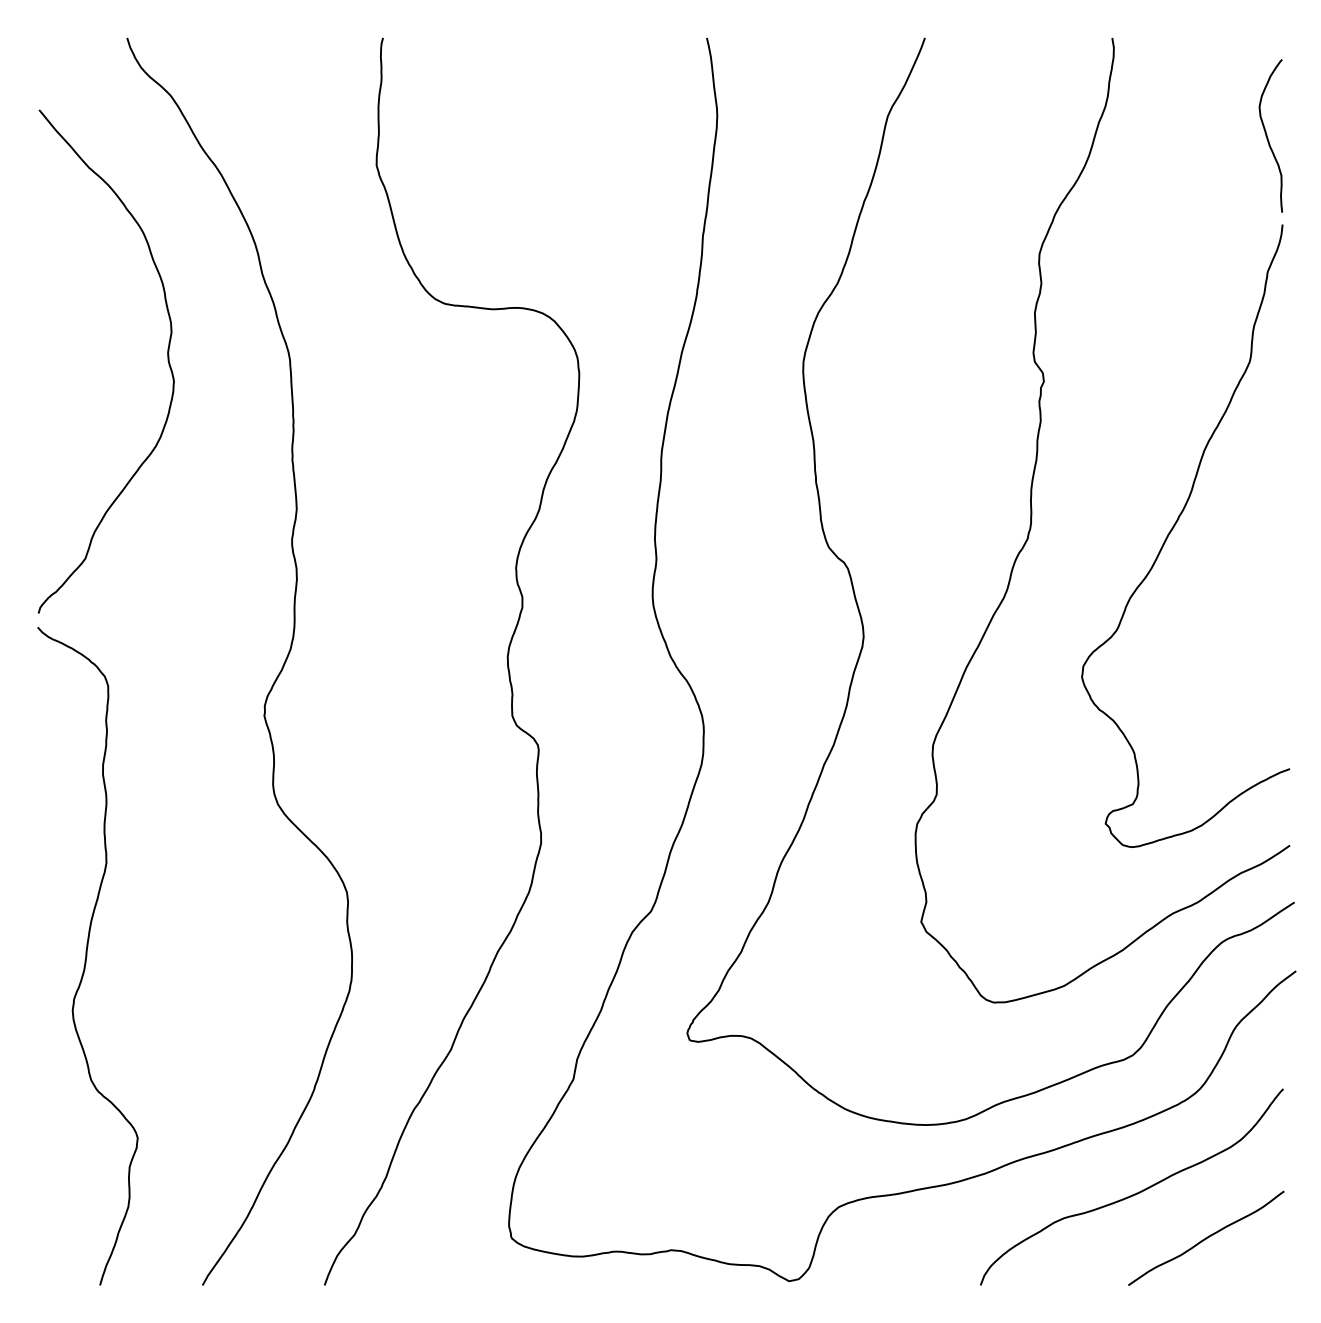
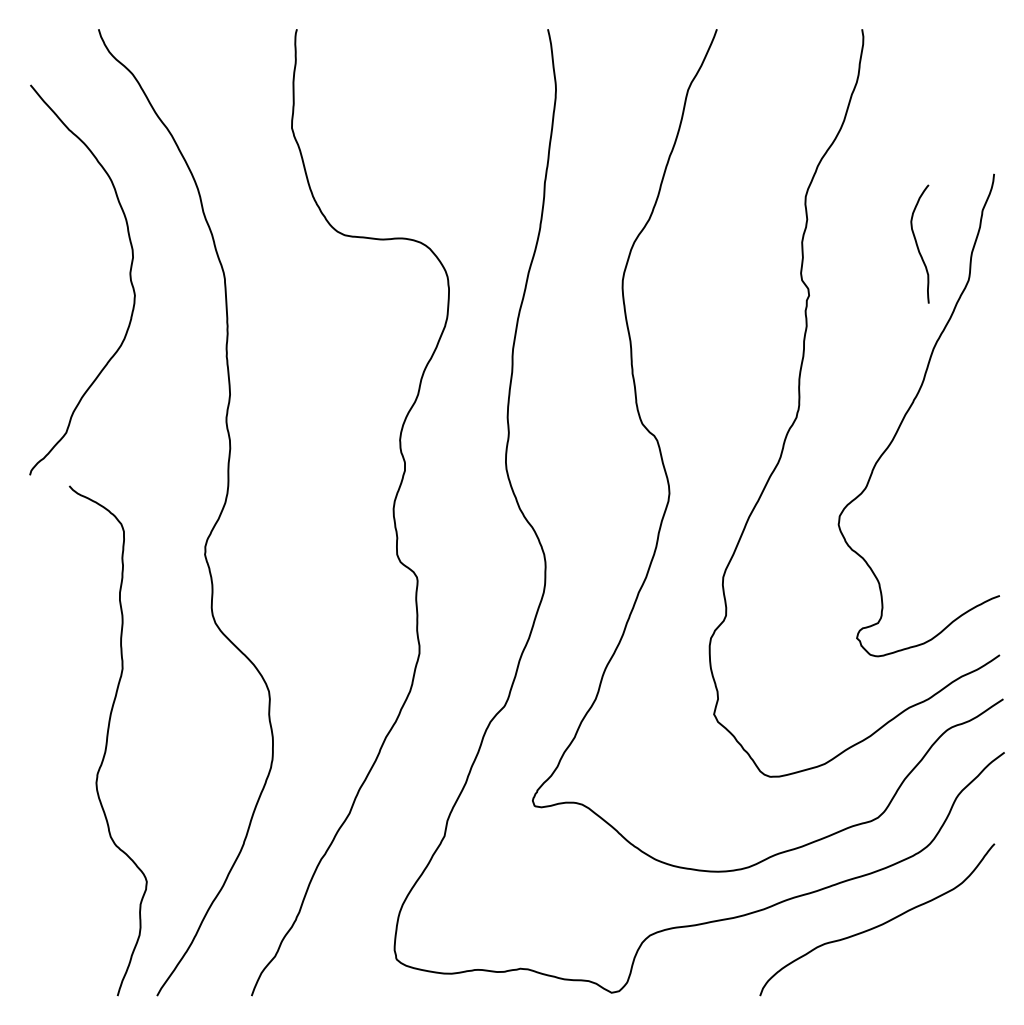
curve: (1267, 135) -> (917, 243), moved
curve: (86, 955) -> (107, 740), moved
curve: (1205, 1238) -> (934, 959), removed

